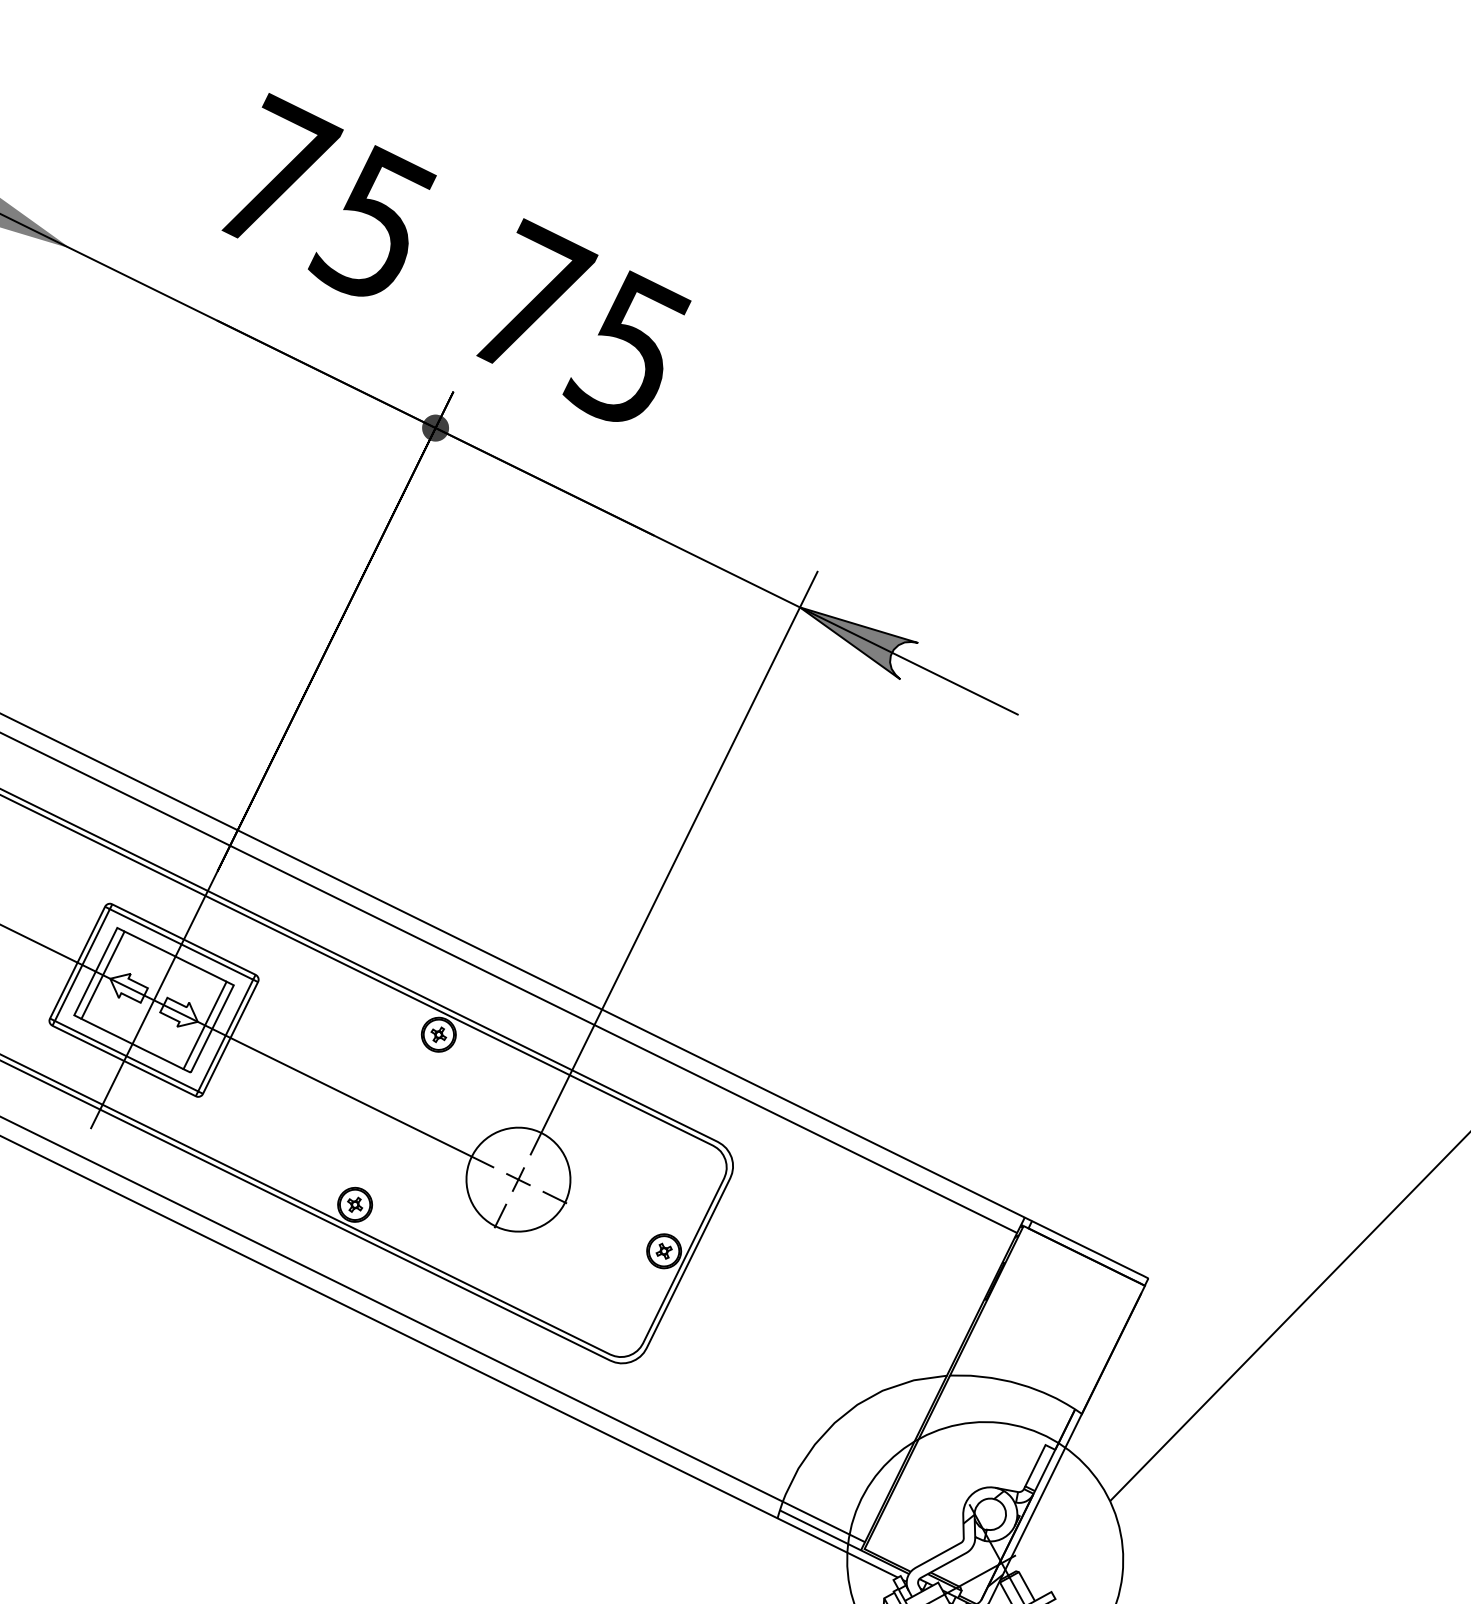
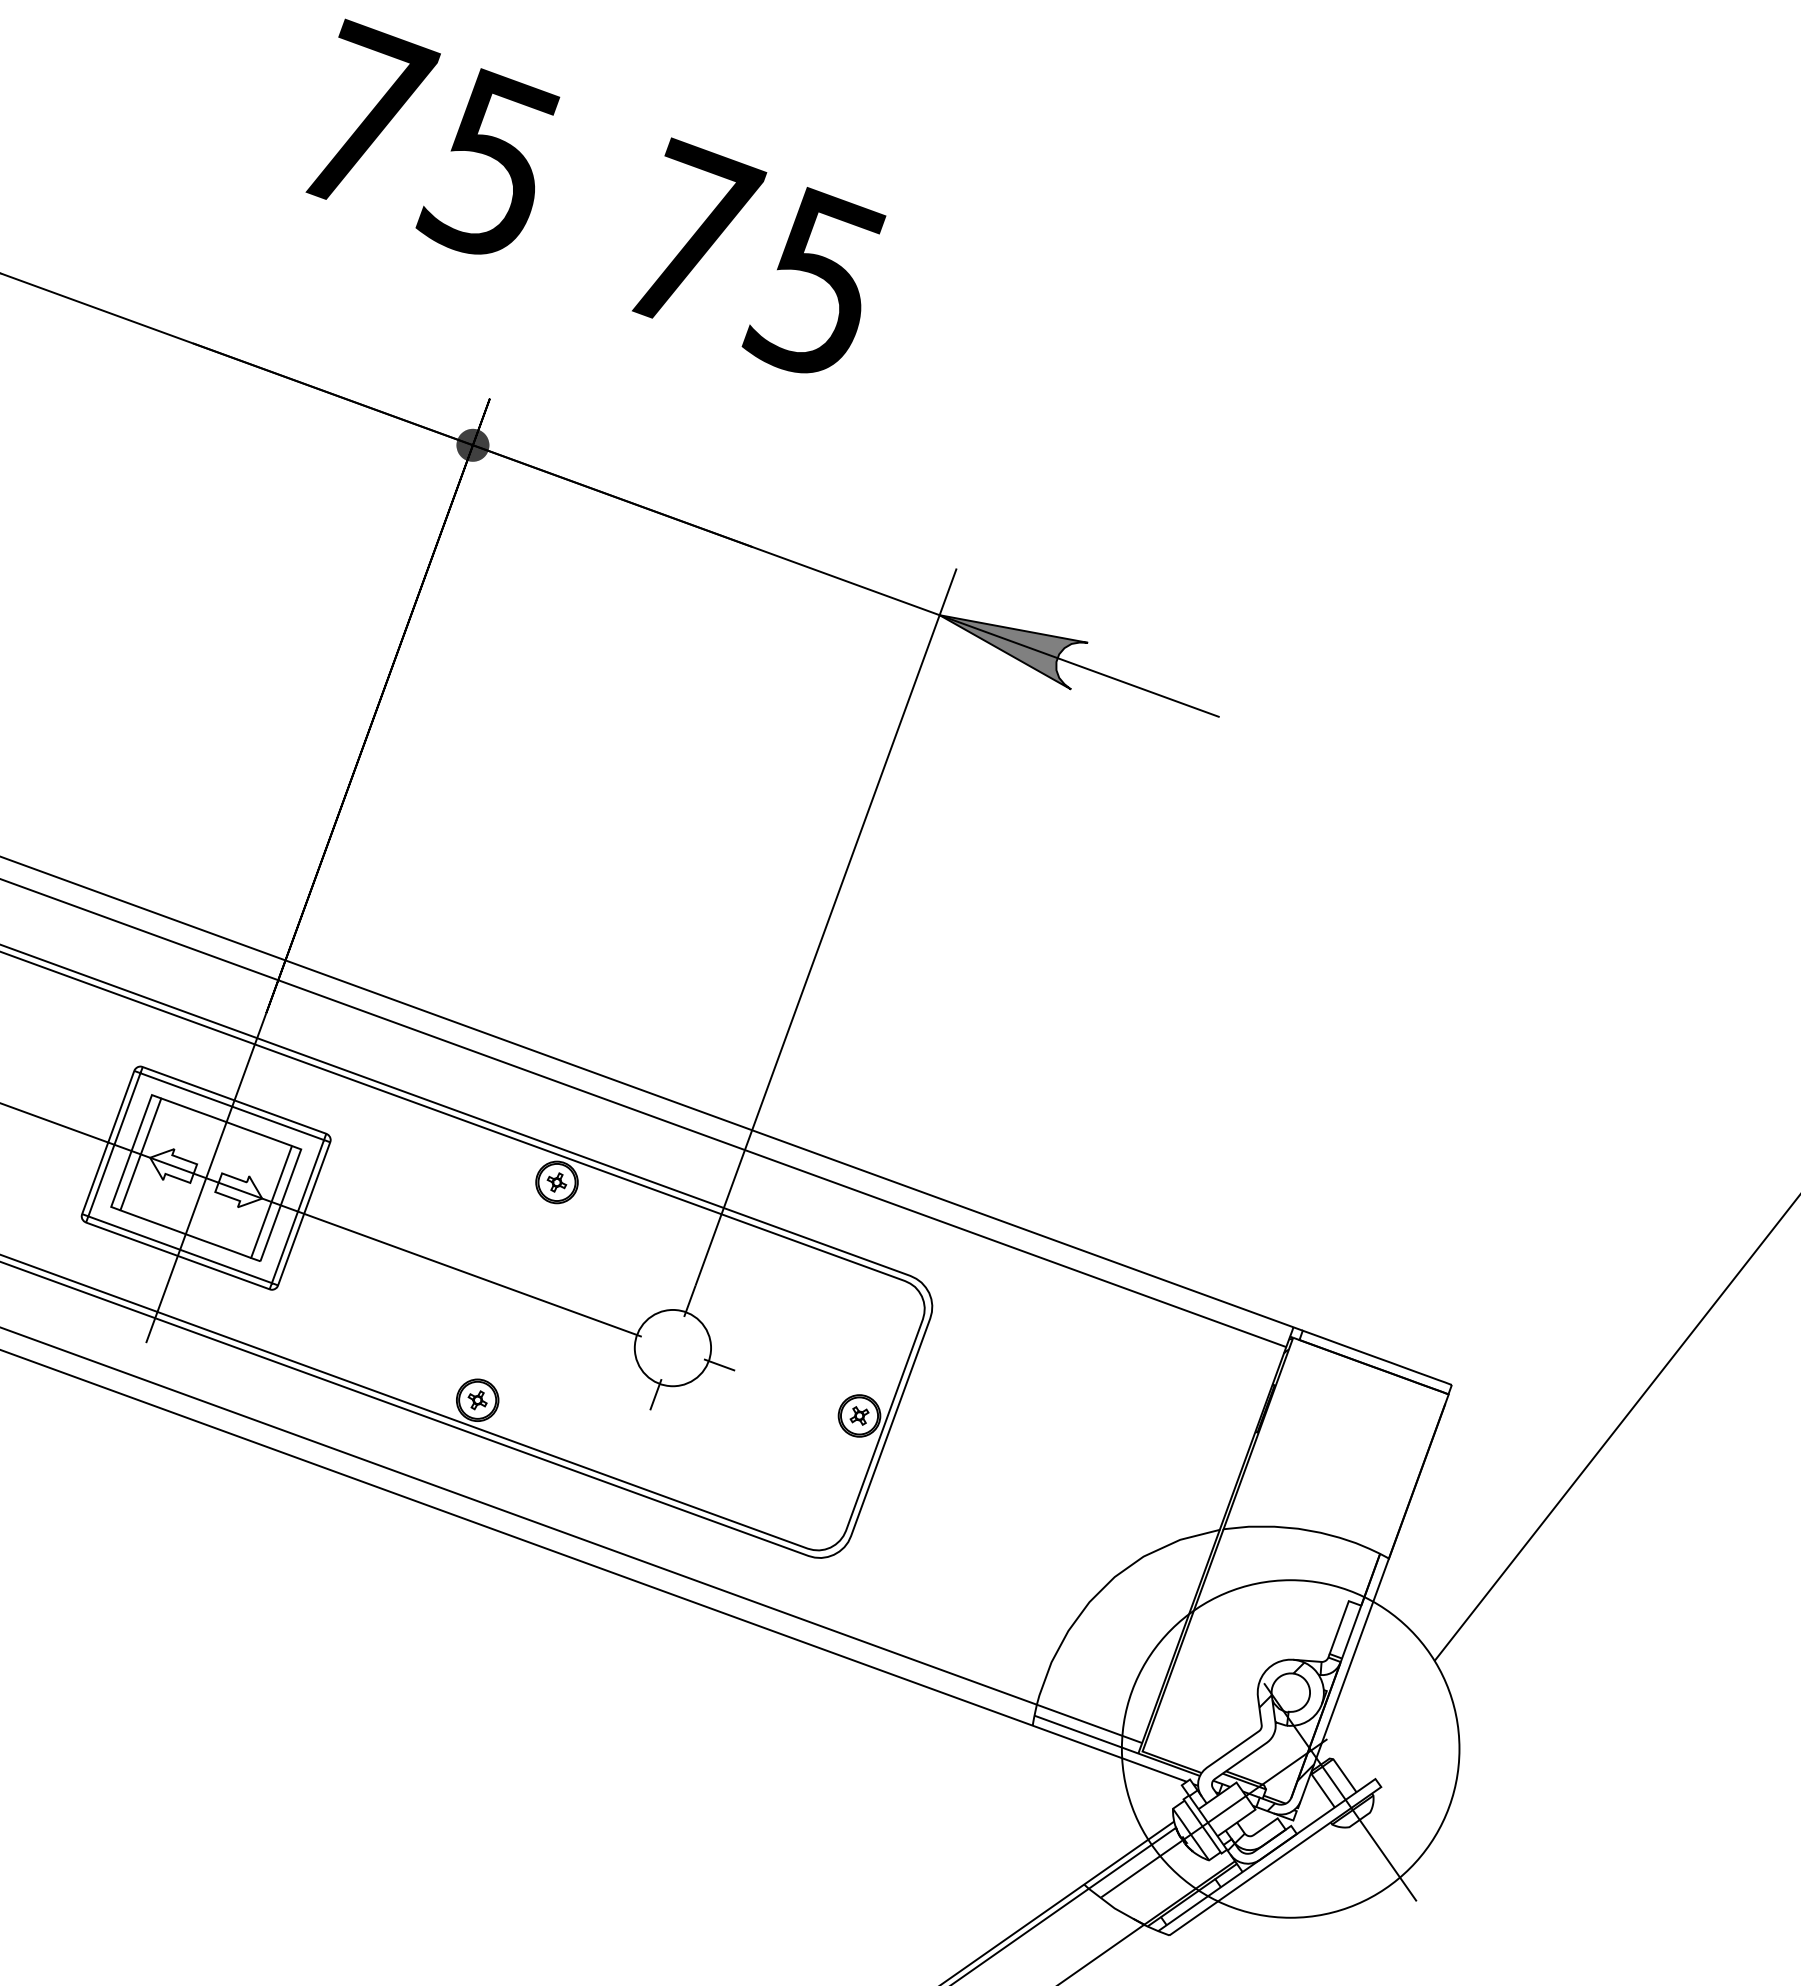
text: (456, 258) -> (595, 195), moved
circle: (518, 1179) -> (672, 1347), size x0.6
part: (518, 1179) -> (672, 1347), removed

